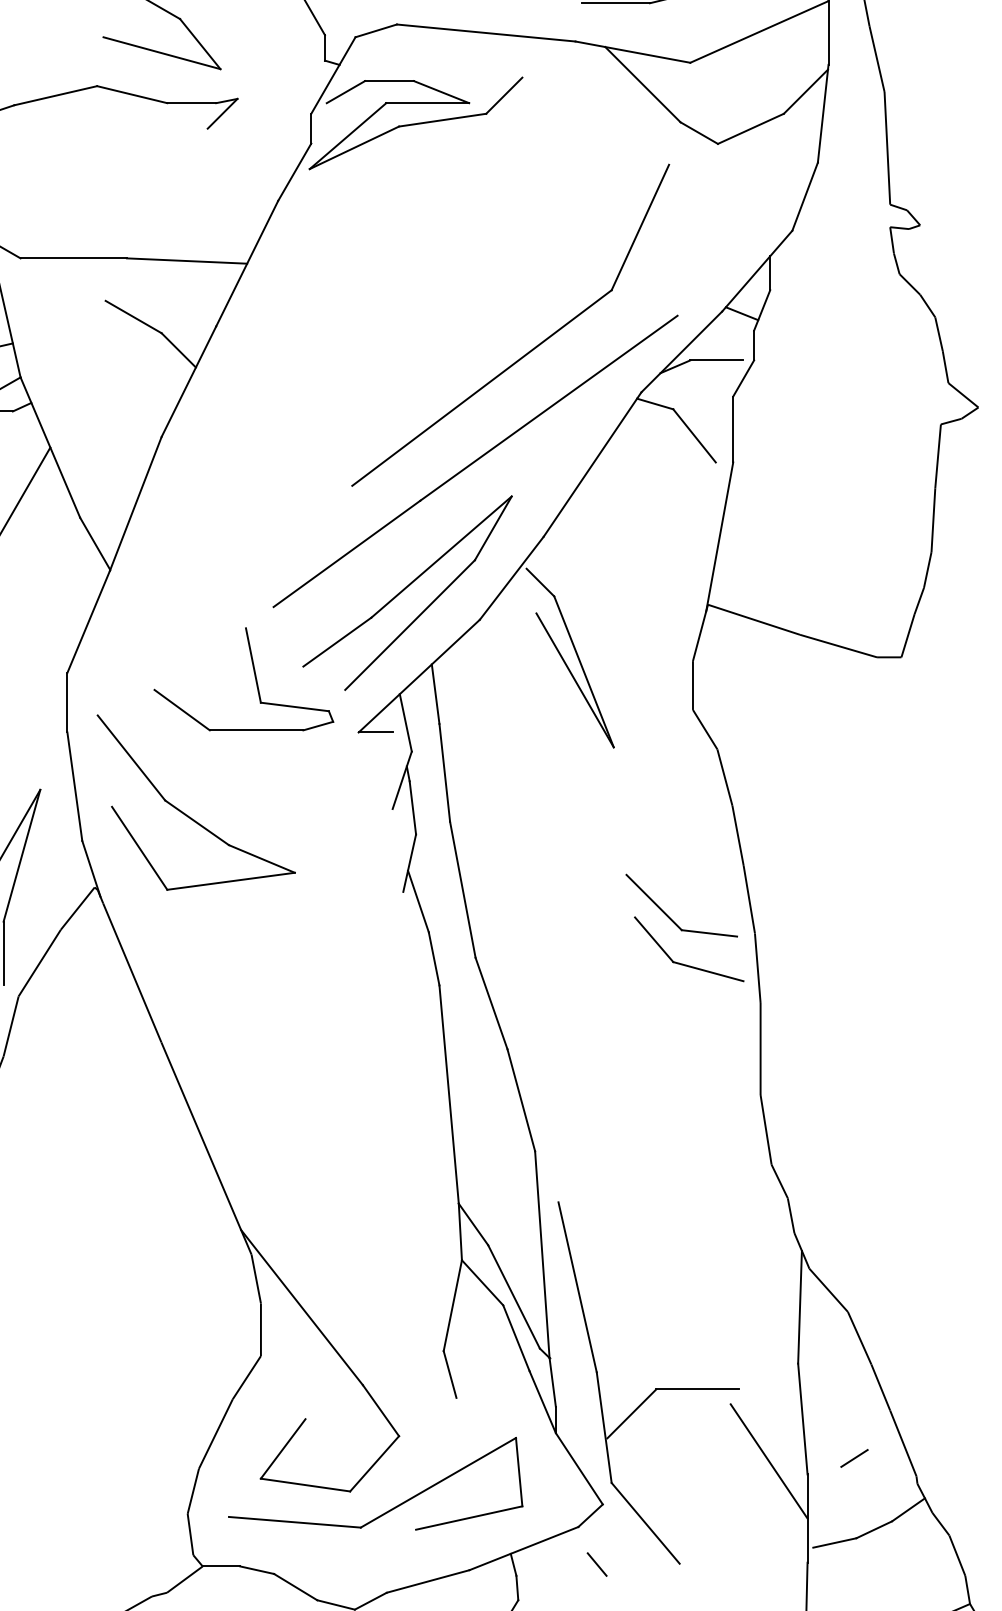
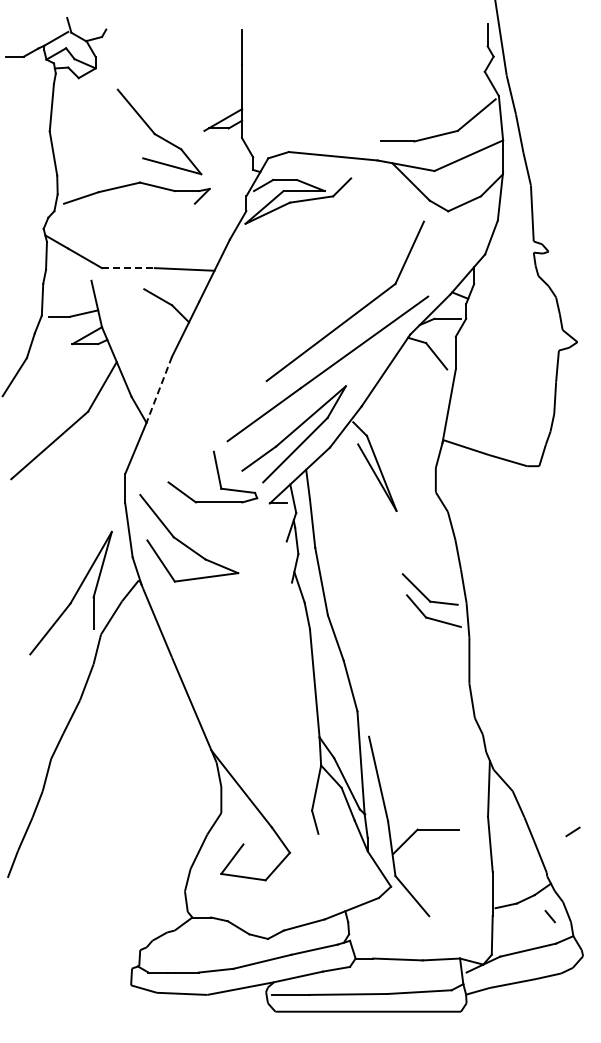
line: (73, 259) -> (128, 268), solid -> dashed
line: (136, 504) -> (159, 390), solid -> dashed
line: (853, 1457) -> (572, 831), moved
line: (768, 1461) -> (473, 865), removed
part: (390, 1507) -> (285, 888), removed
line: (595, 1564) -> (549, 916), moved

